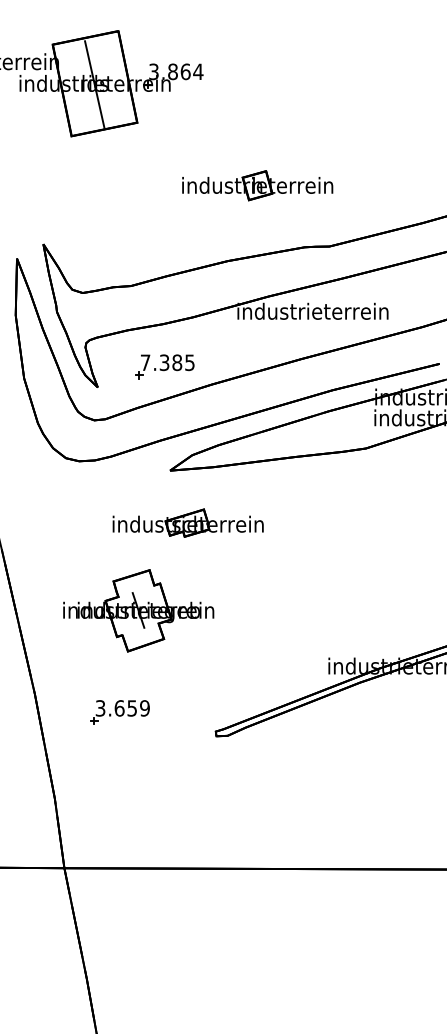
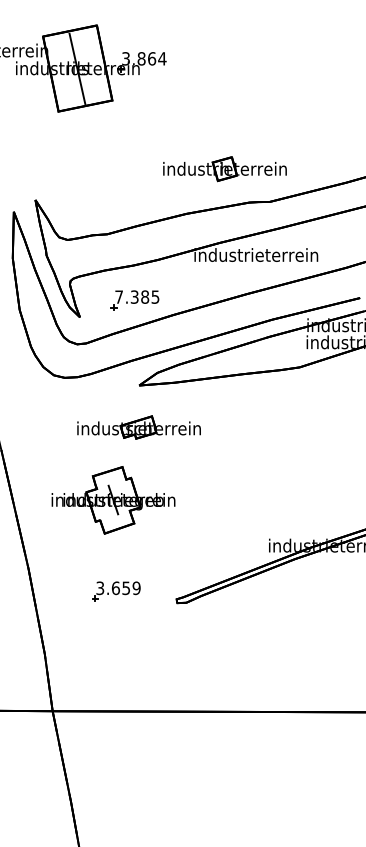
part: (257, 186) -> (224, 169), moved
part: (187, 523) -> (138, 427), moved
part: (120, 712) -> (116, 591), moved

